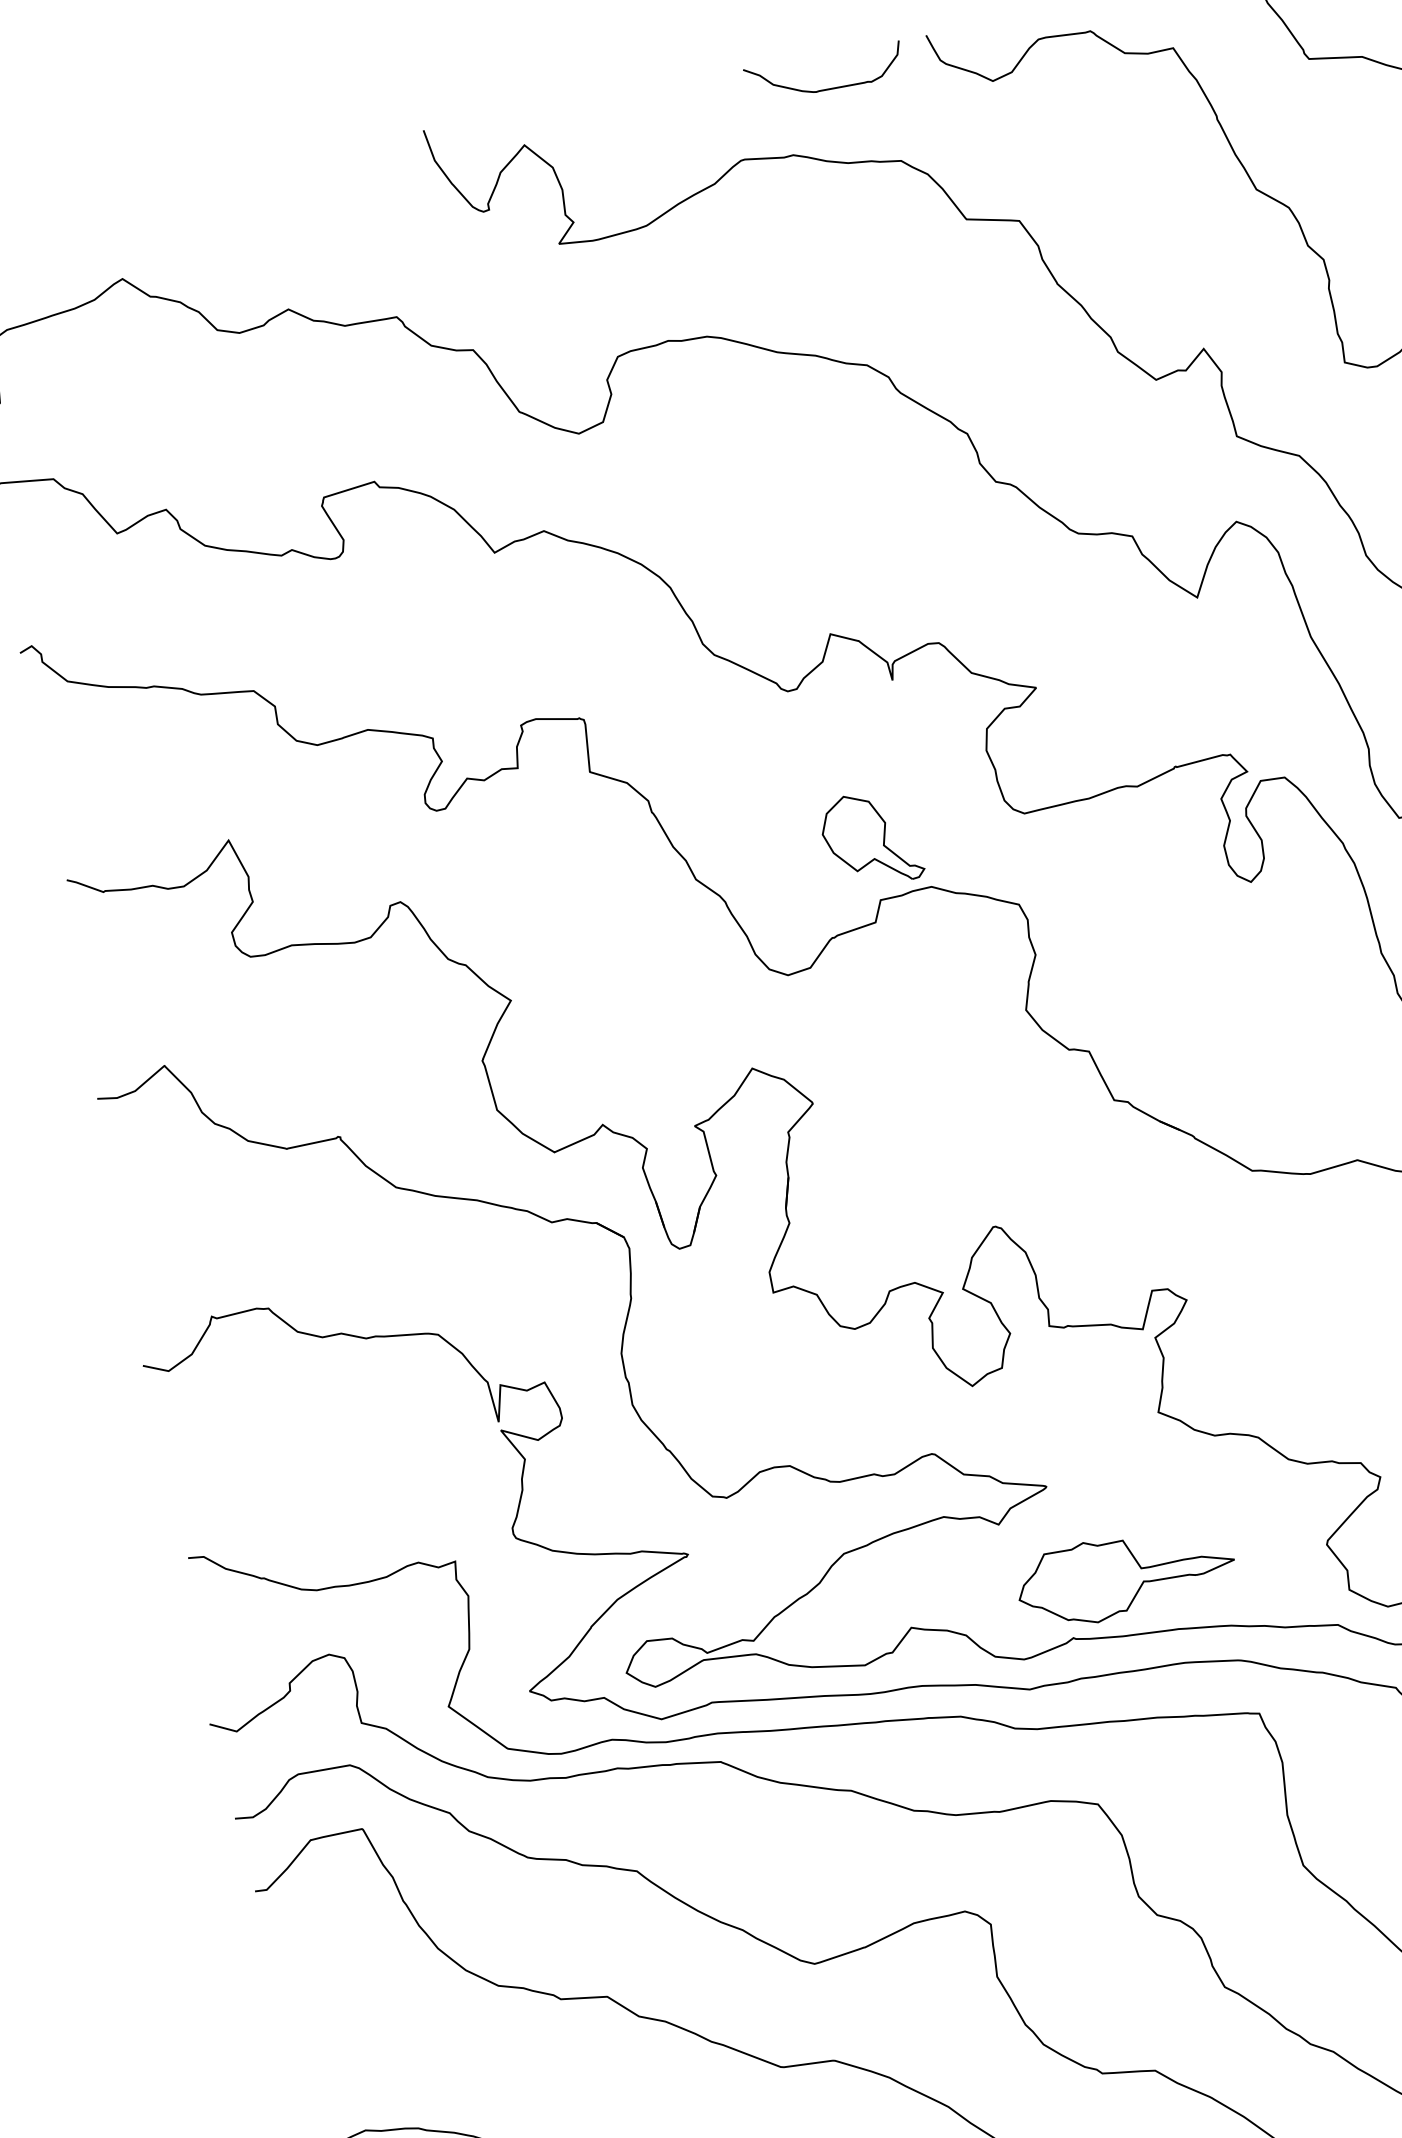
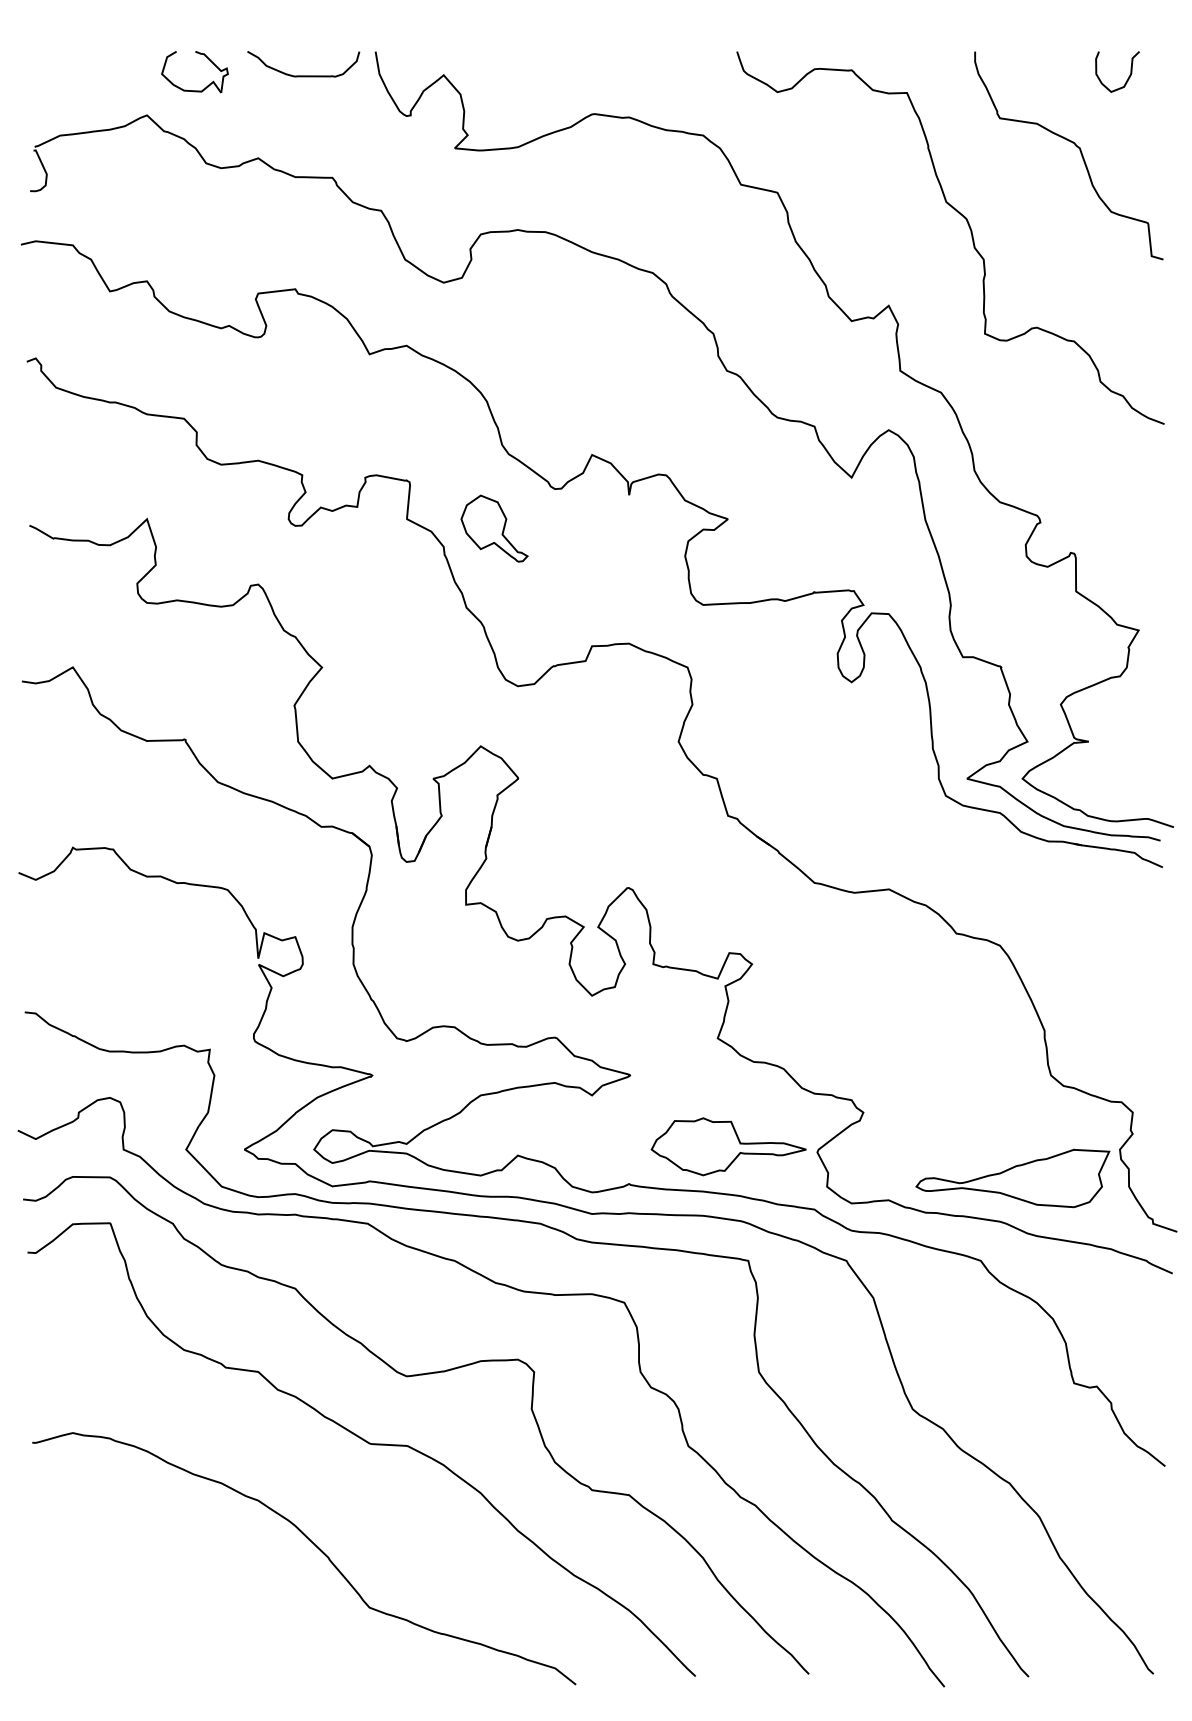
curve: (827, 88) -> (303, 75), moved
part: (181, 231) -> (194, 90), added
part: (871, 838) -> (494, 528), moved
part: (1125, 1575) -> (728, 1146), moved

